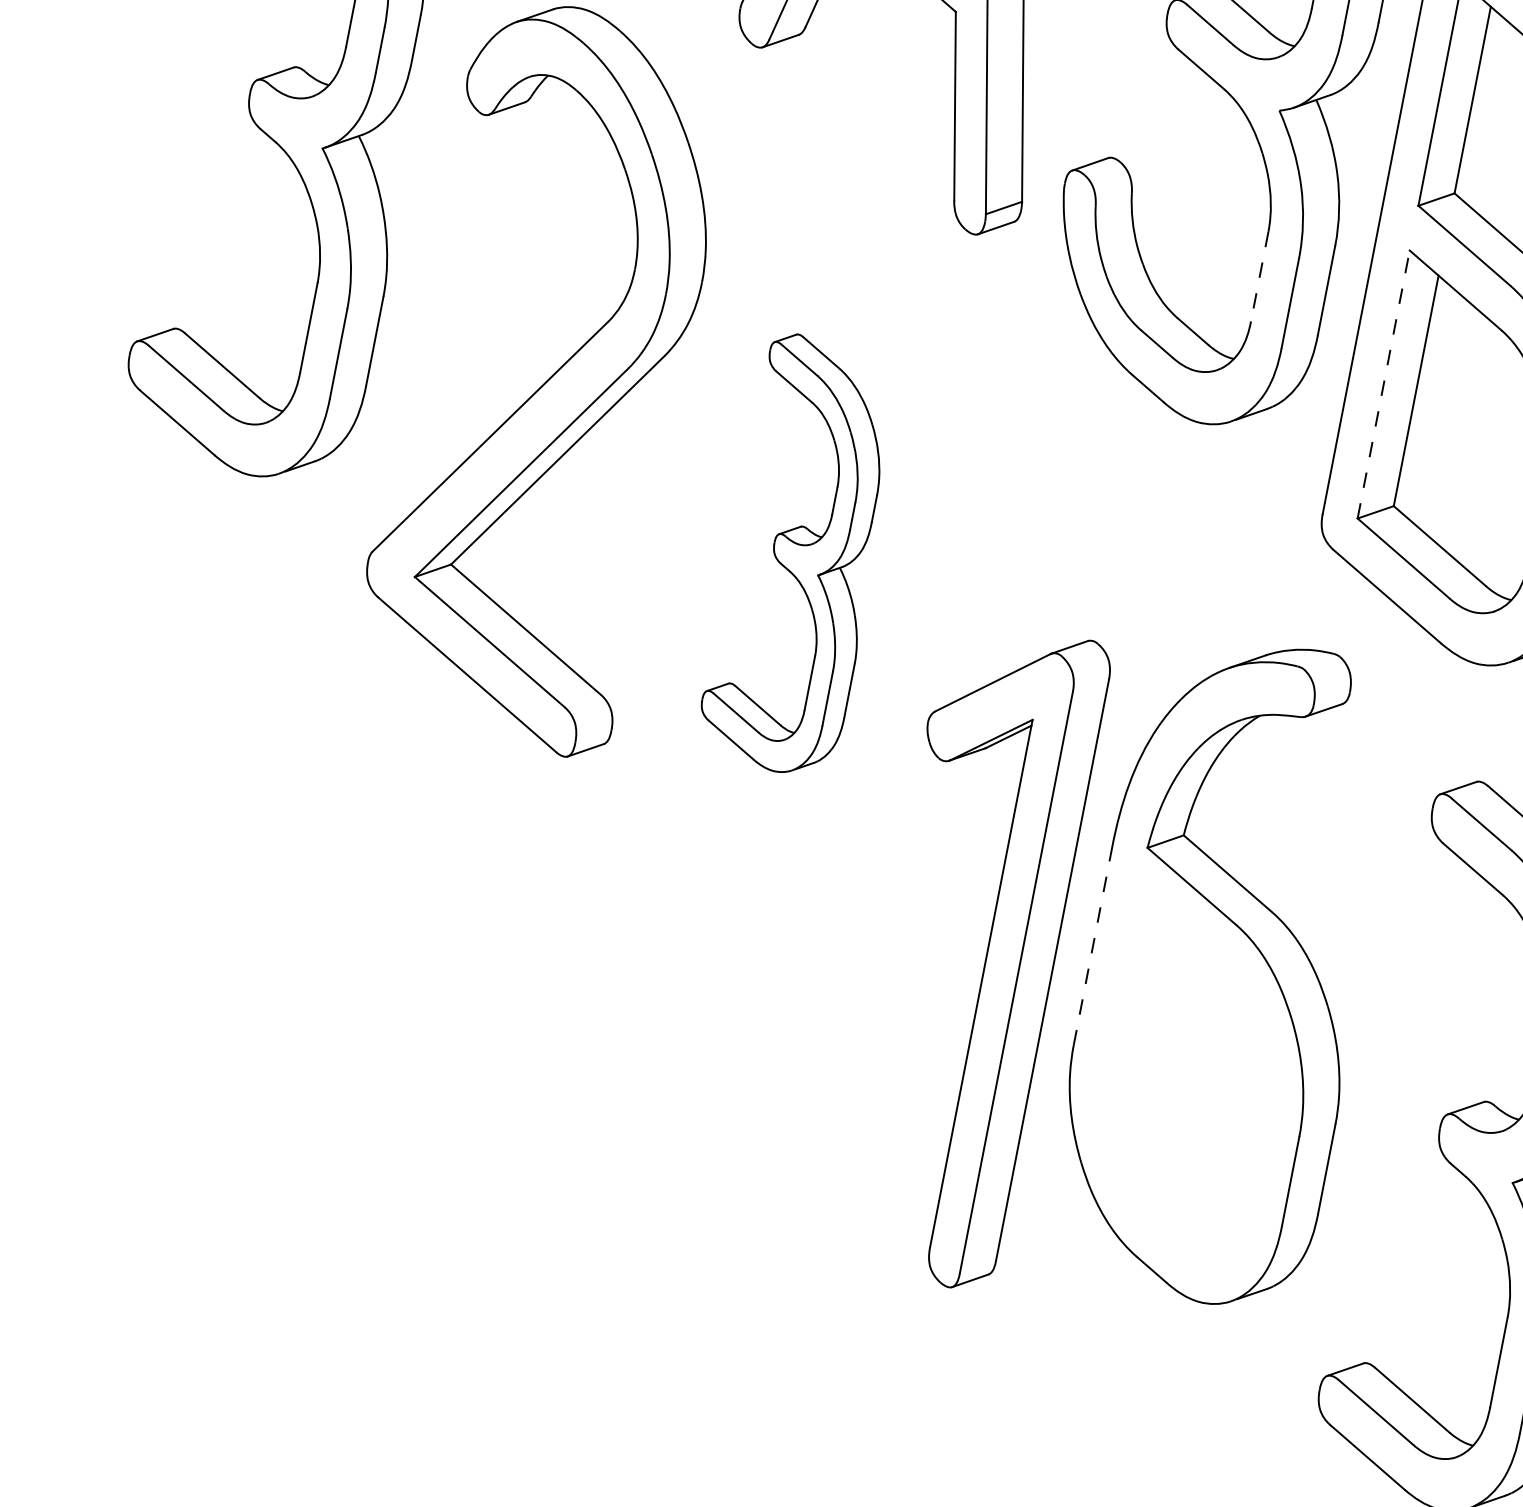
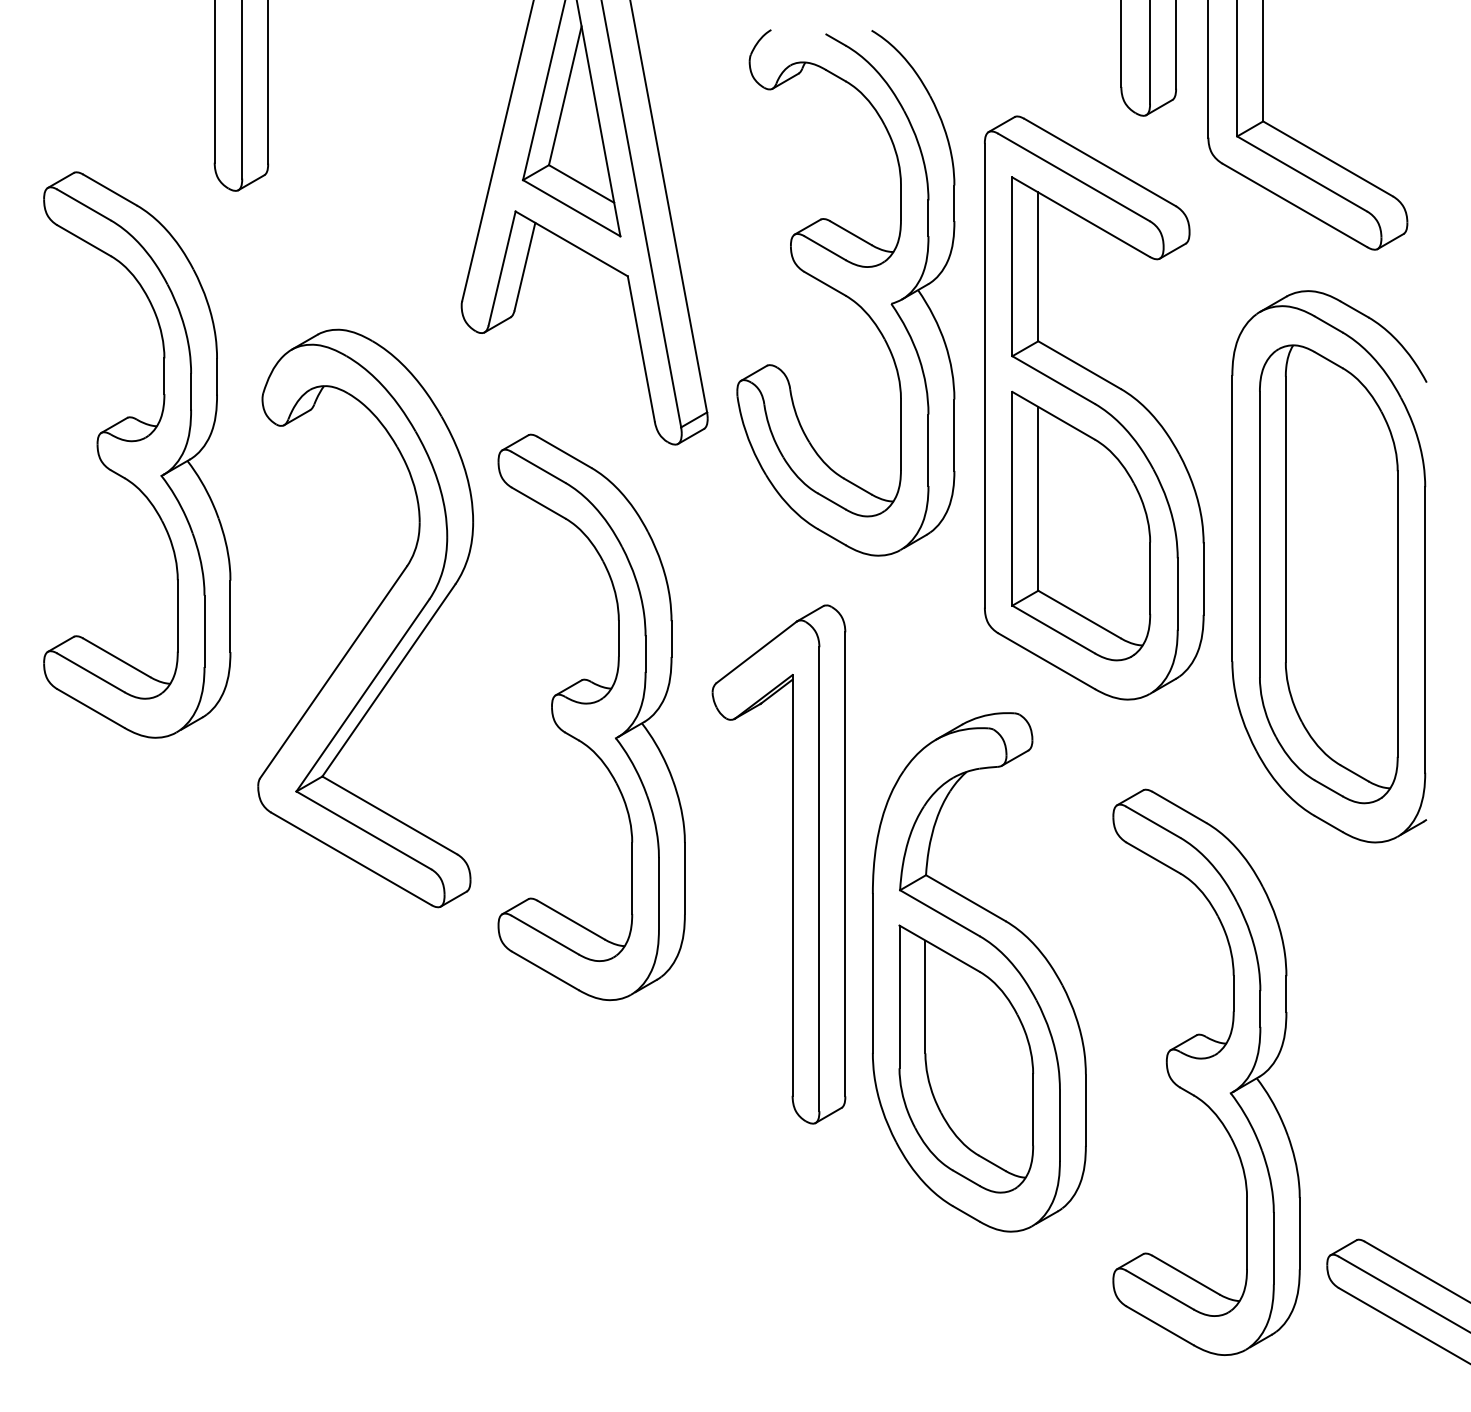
line: (1259, 276) -> (900, 434), dashed -> solid
line: (1383, 384) -> (1012, 498), dashed -> solid
part: (802, 556) -> (591, 717), size x1.67
line: (1092, 945) -> (872, 973), dashed -> solid
part: (986, 957) -> (792, 864), moved
part: (1189, 1075) -> (966, 1058), added

